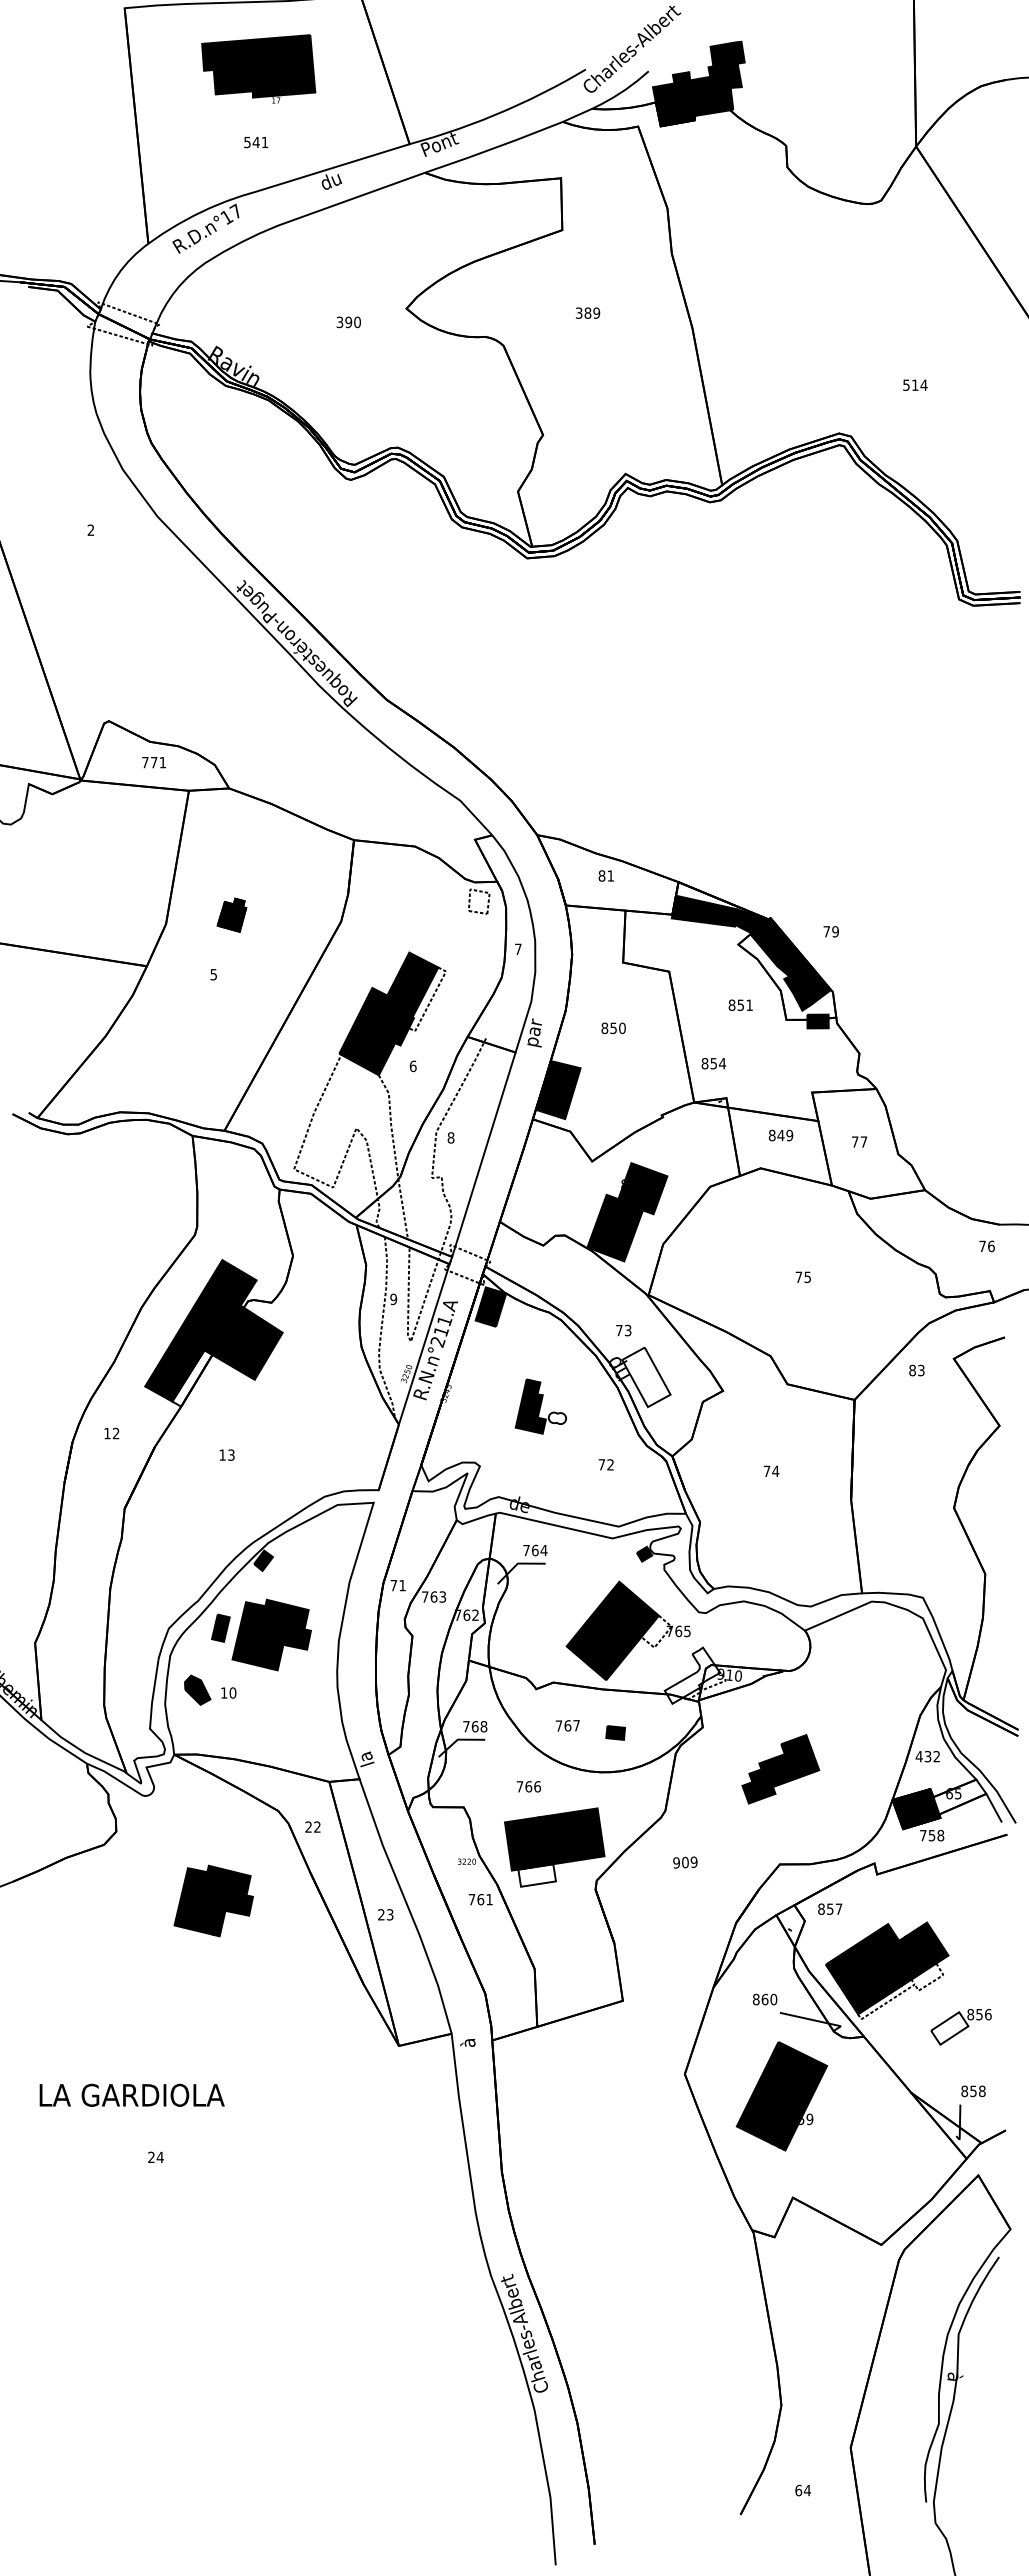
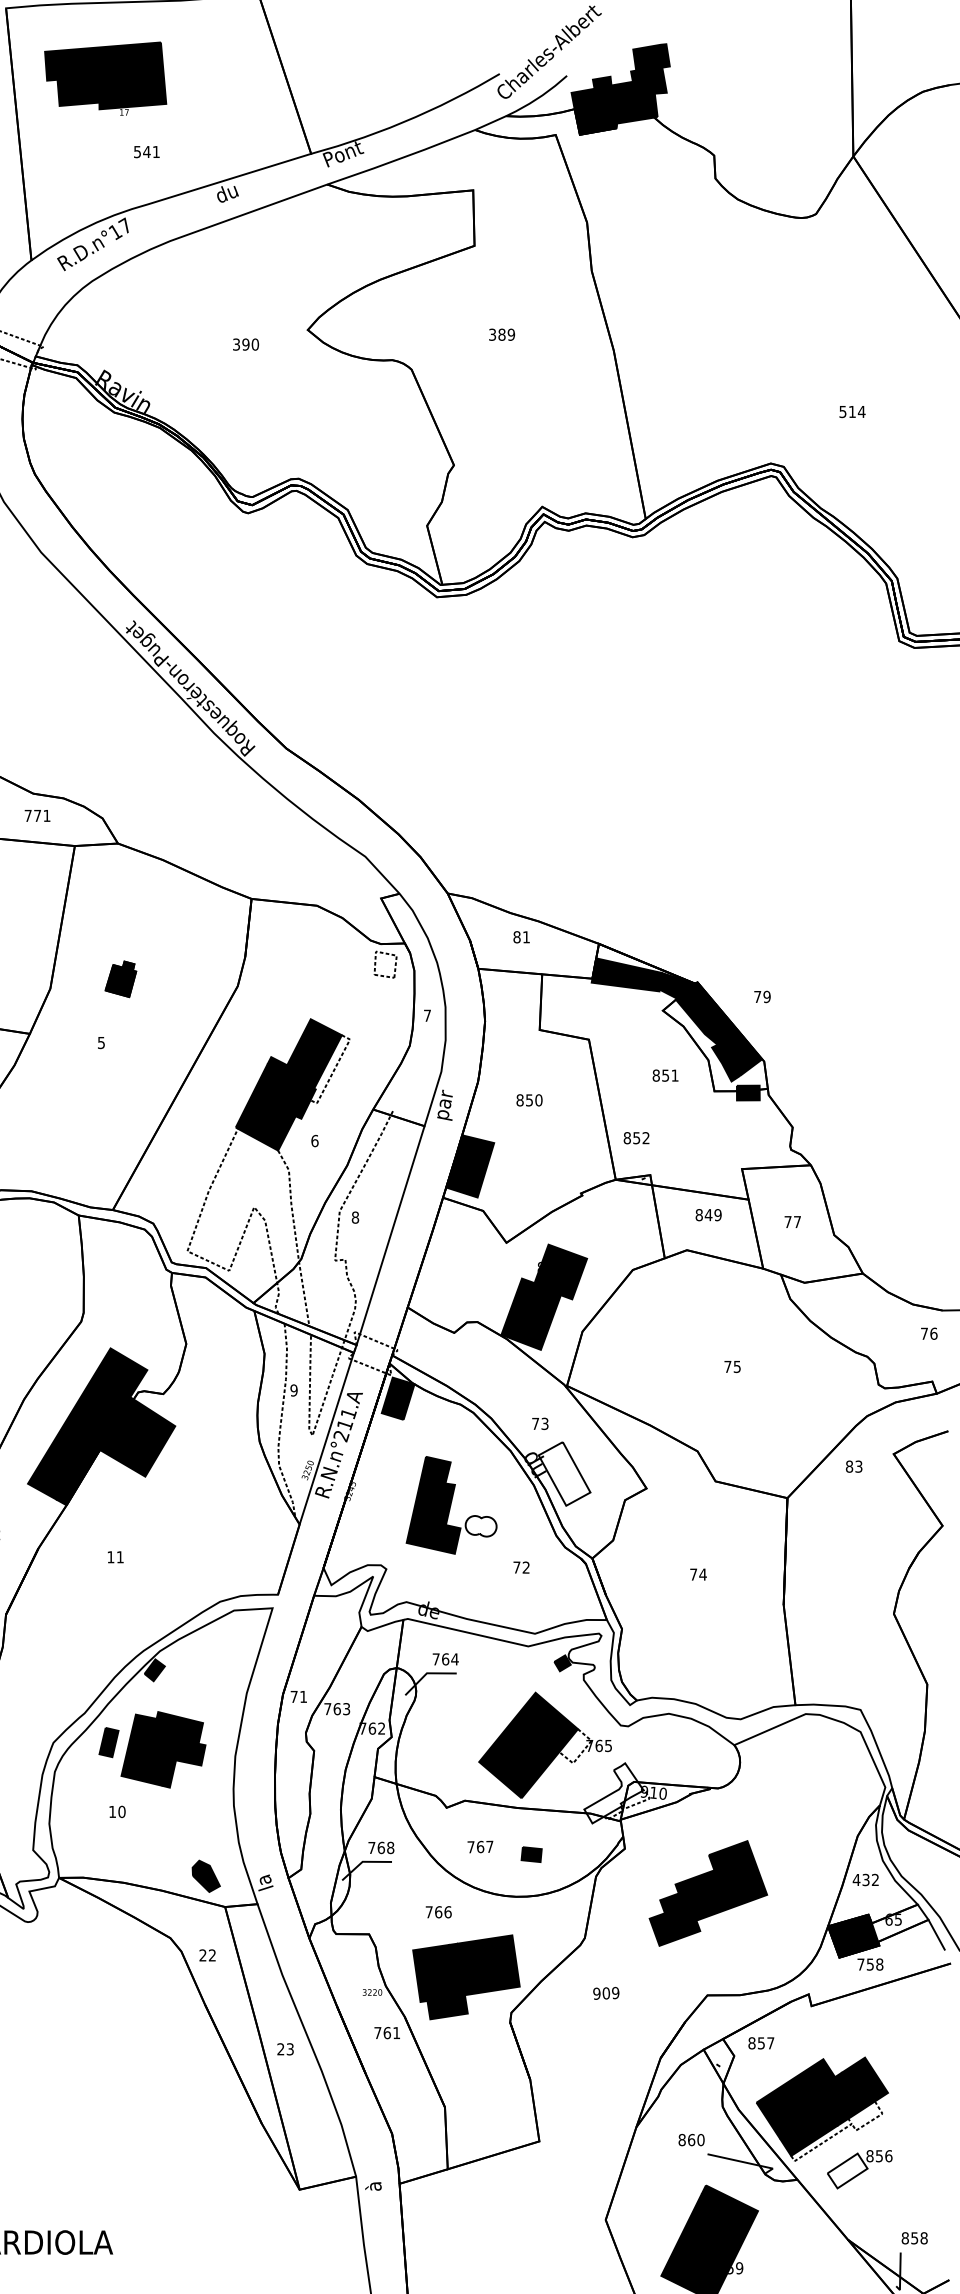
part: (258, 68) -> (105, 78), moved
text: (722, 1063) -> (646, 1137), 854 -> 852
fill: (192, 1378) -> (78, 1475), added
part: (540, 1406) -> (451, 1505), size x1.67
text: (231, 1454) -> (120, 1556), 13 -> 11
part: (197, 1689) -> (206, 1875), moved
part: (780, 1769) -> (708, 1893), size x1.43
fill: (536, 1875) -> (446, 2007), added
part: (213, 1900) -> (101, 2033), removed
part: (960, 2027) -> (859, 2169), moved

